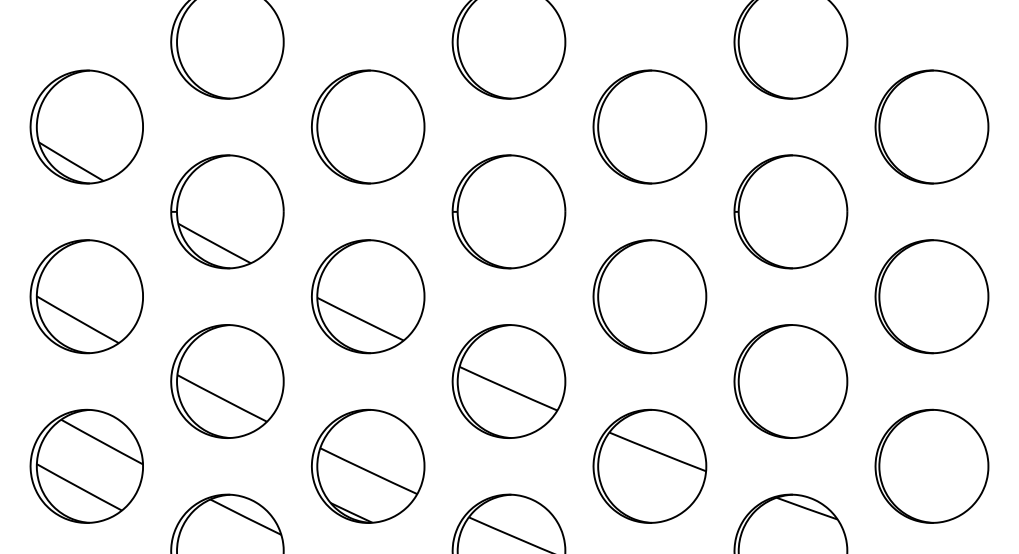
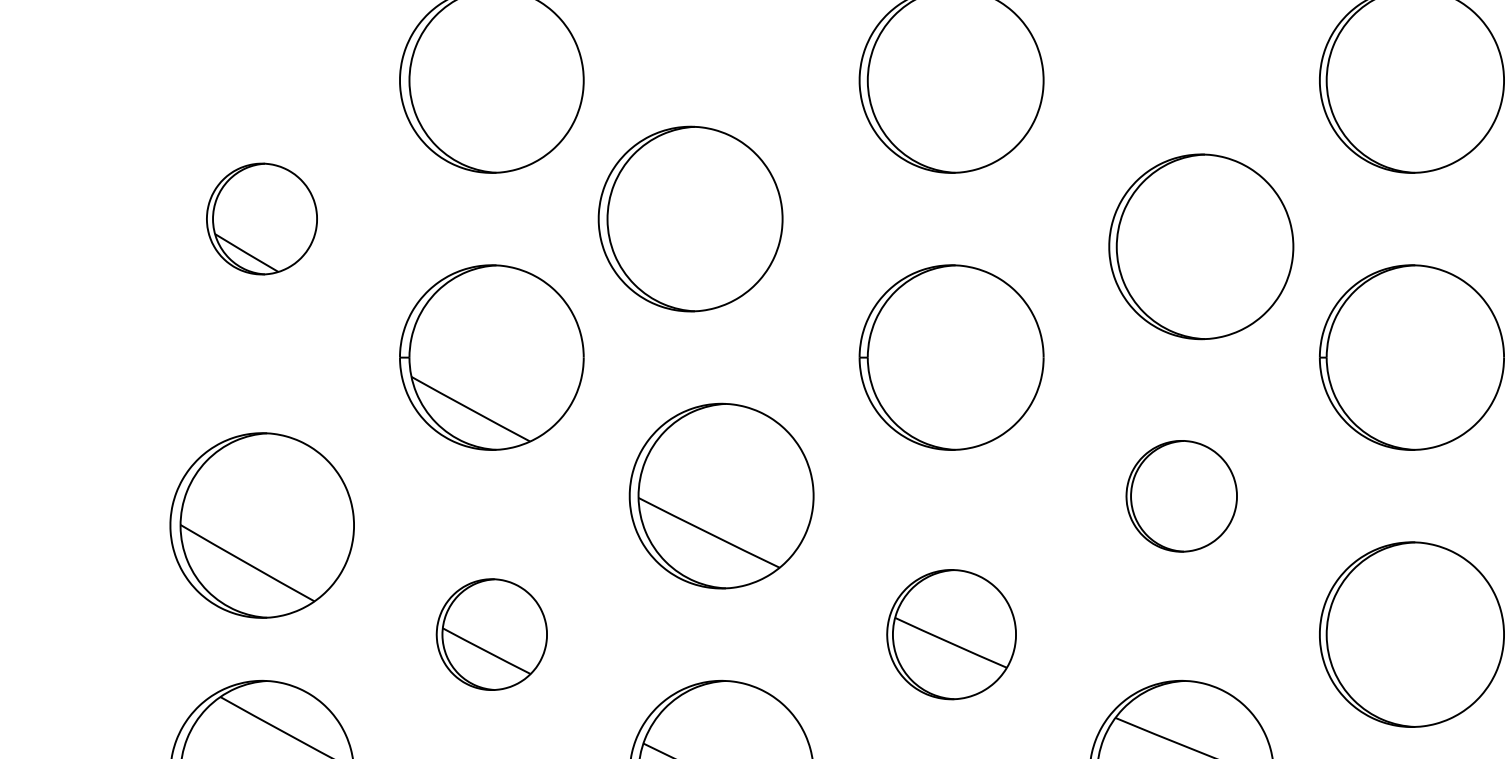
part: (86, 126) -> (261, 218), size x0.6
part: (368, 126) -> (691, 218), moved
part: (649, 126) -> (1200, 245), moved
part: (86, 296) -> (261, 525), moved
part: (649, 296) -> (1181, 495), size x0.6
part: (227, 381) -> (491, 634), size x0.6
part: (508, 381) -> (950, 634), size x0.7

